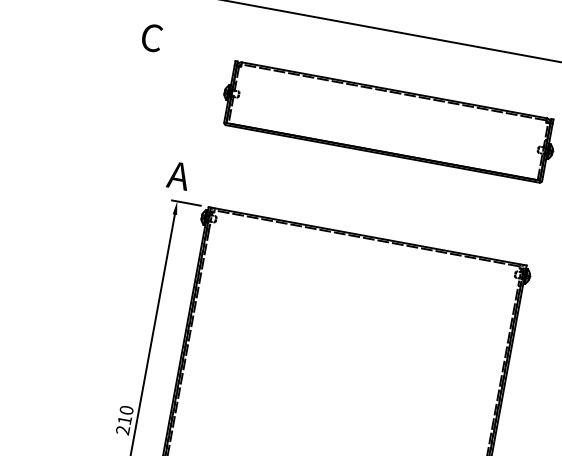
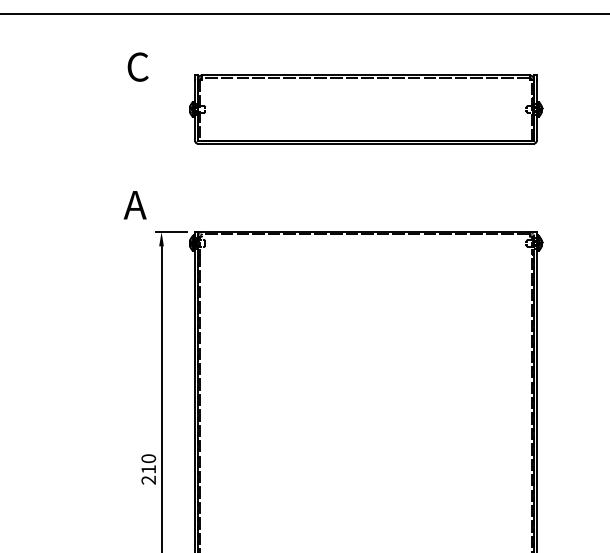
text: (151, 37) -> (137, 66), moved
text: (178, 175) -> (134, 205), moved

